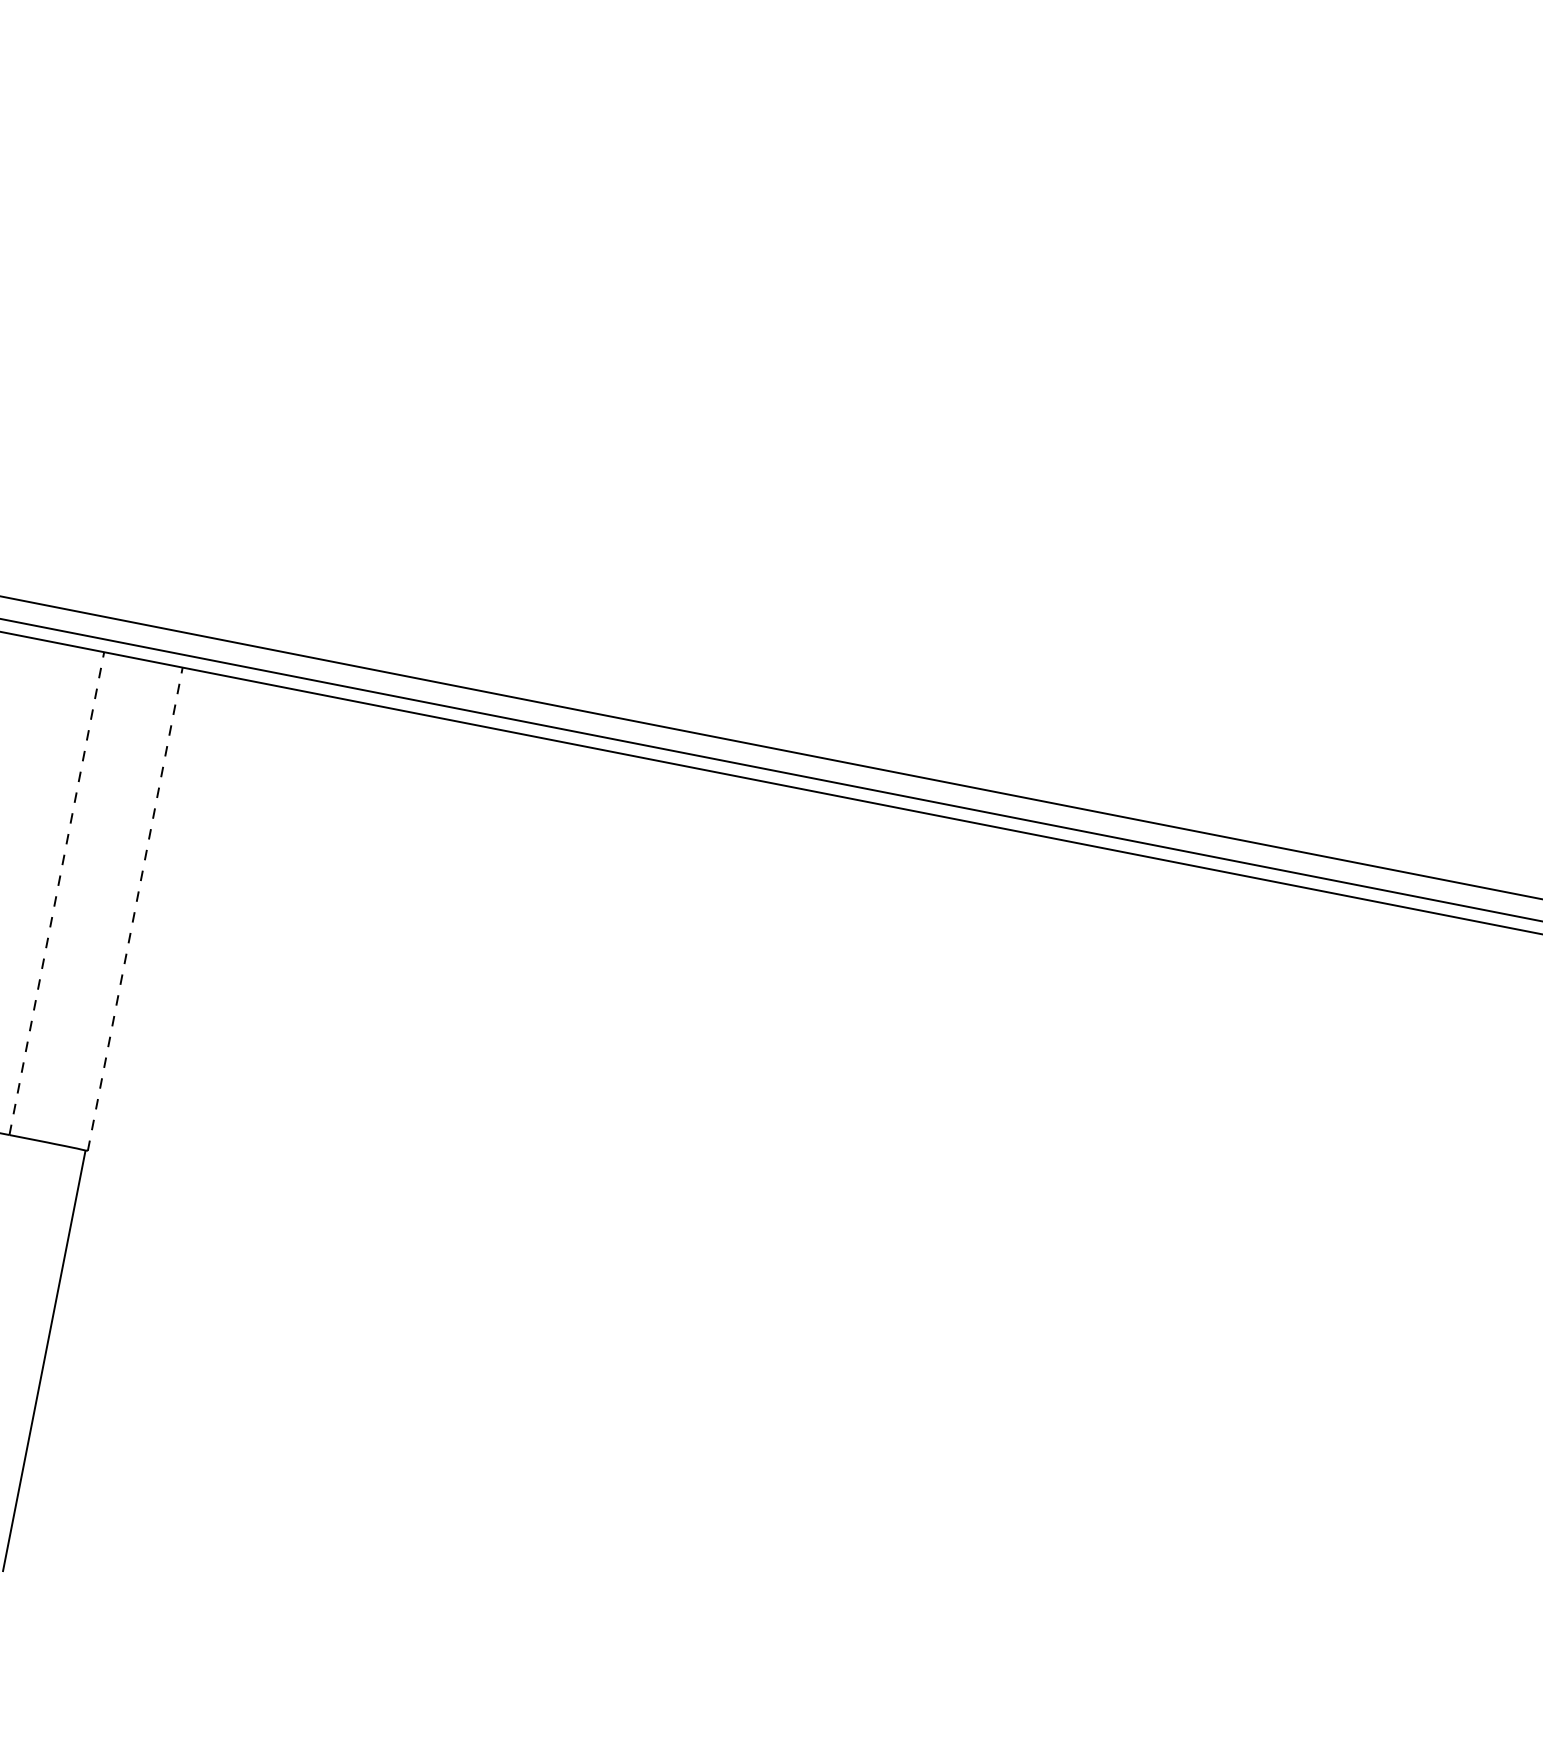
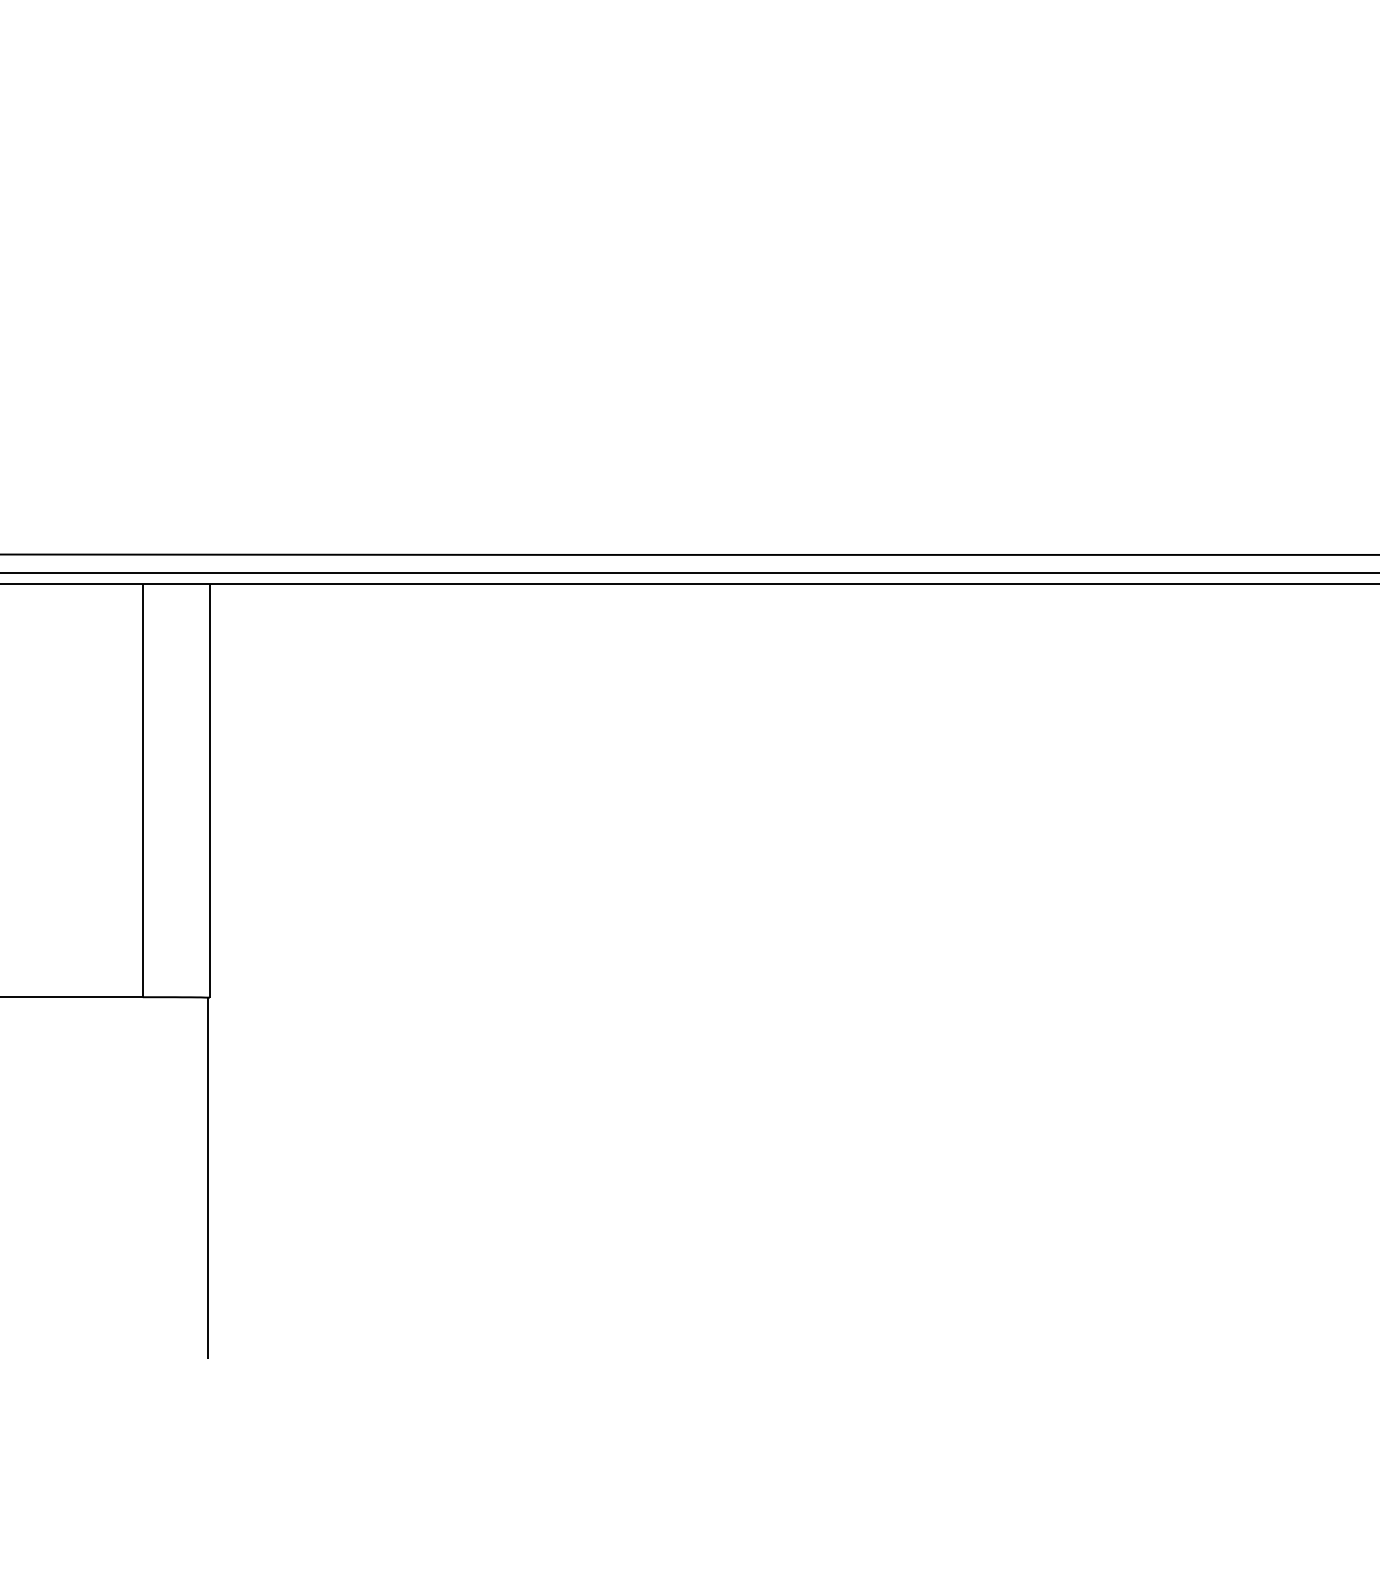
line: (56, 893) -> (142, 790), dashed -> solid
line: (135, 909) -> (210, 790), dashed -> solid

